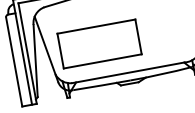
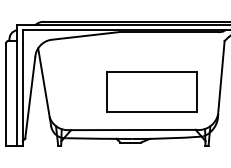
part: (99, 43) -> (151, 91), moved

